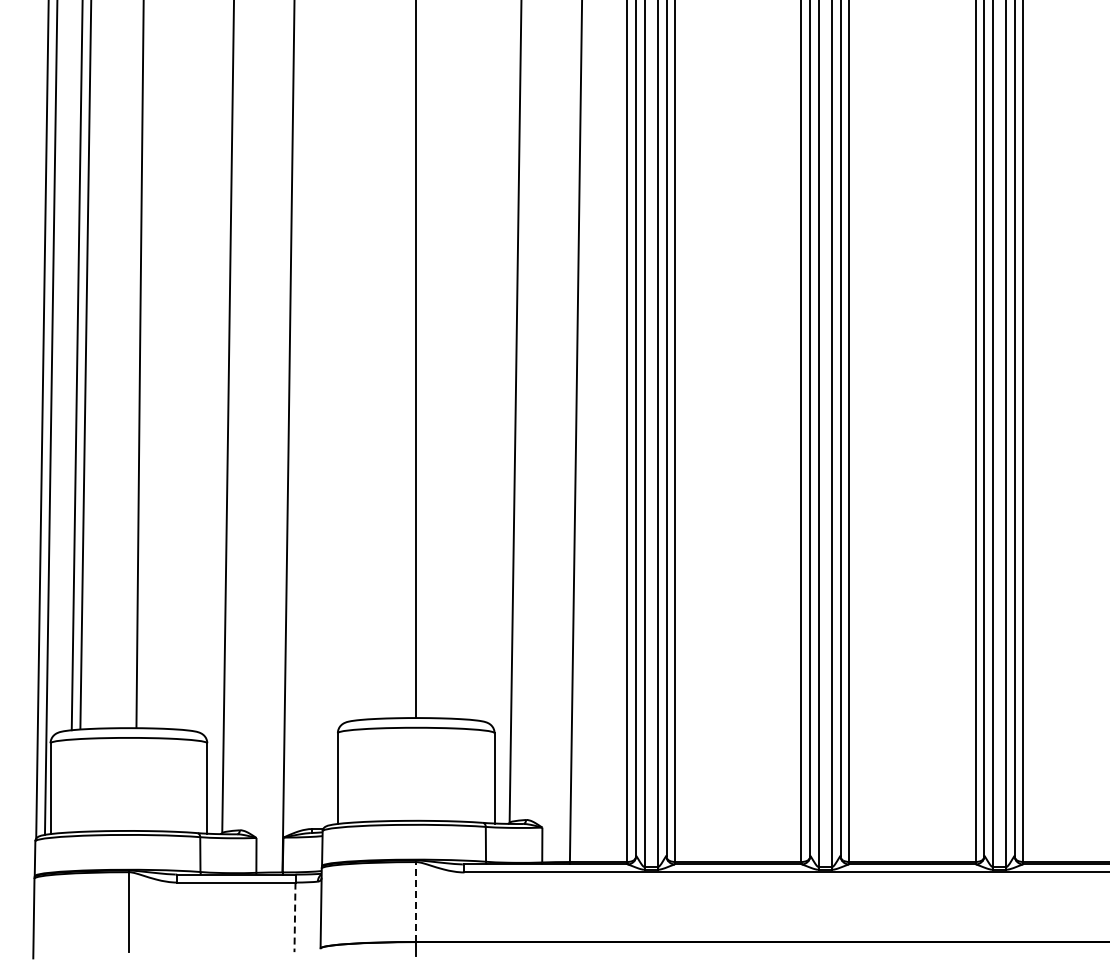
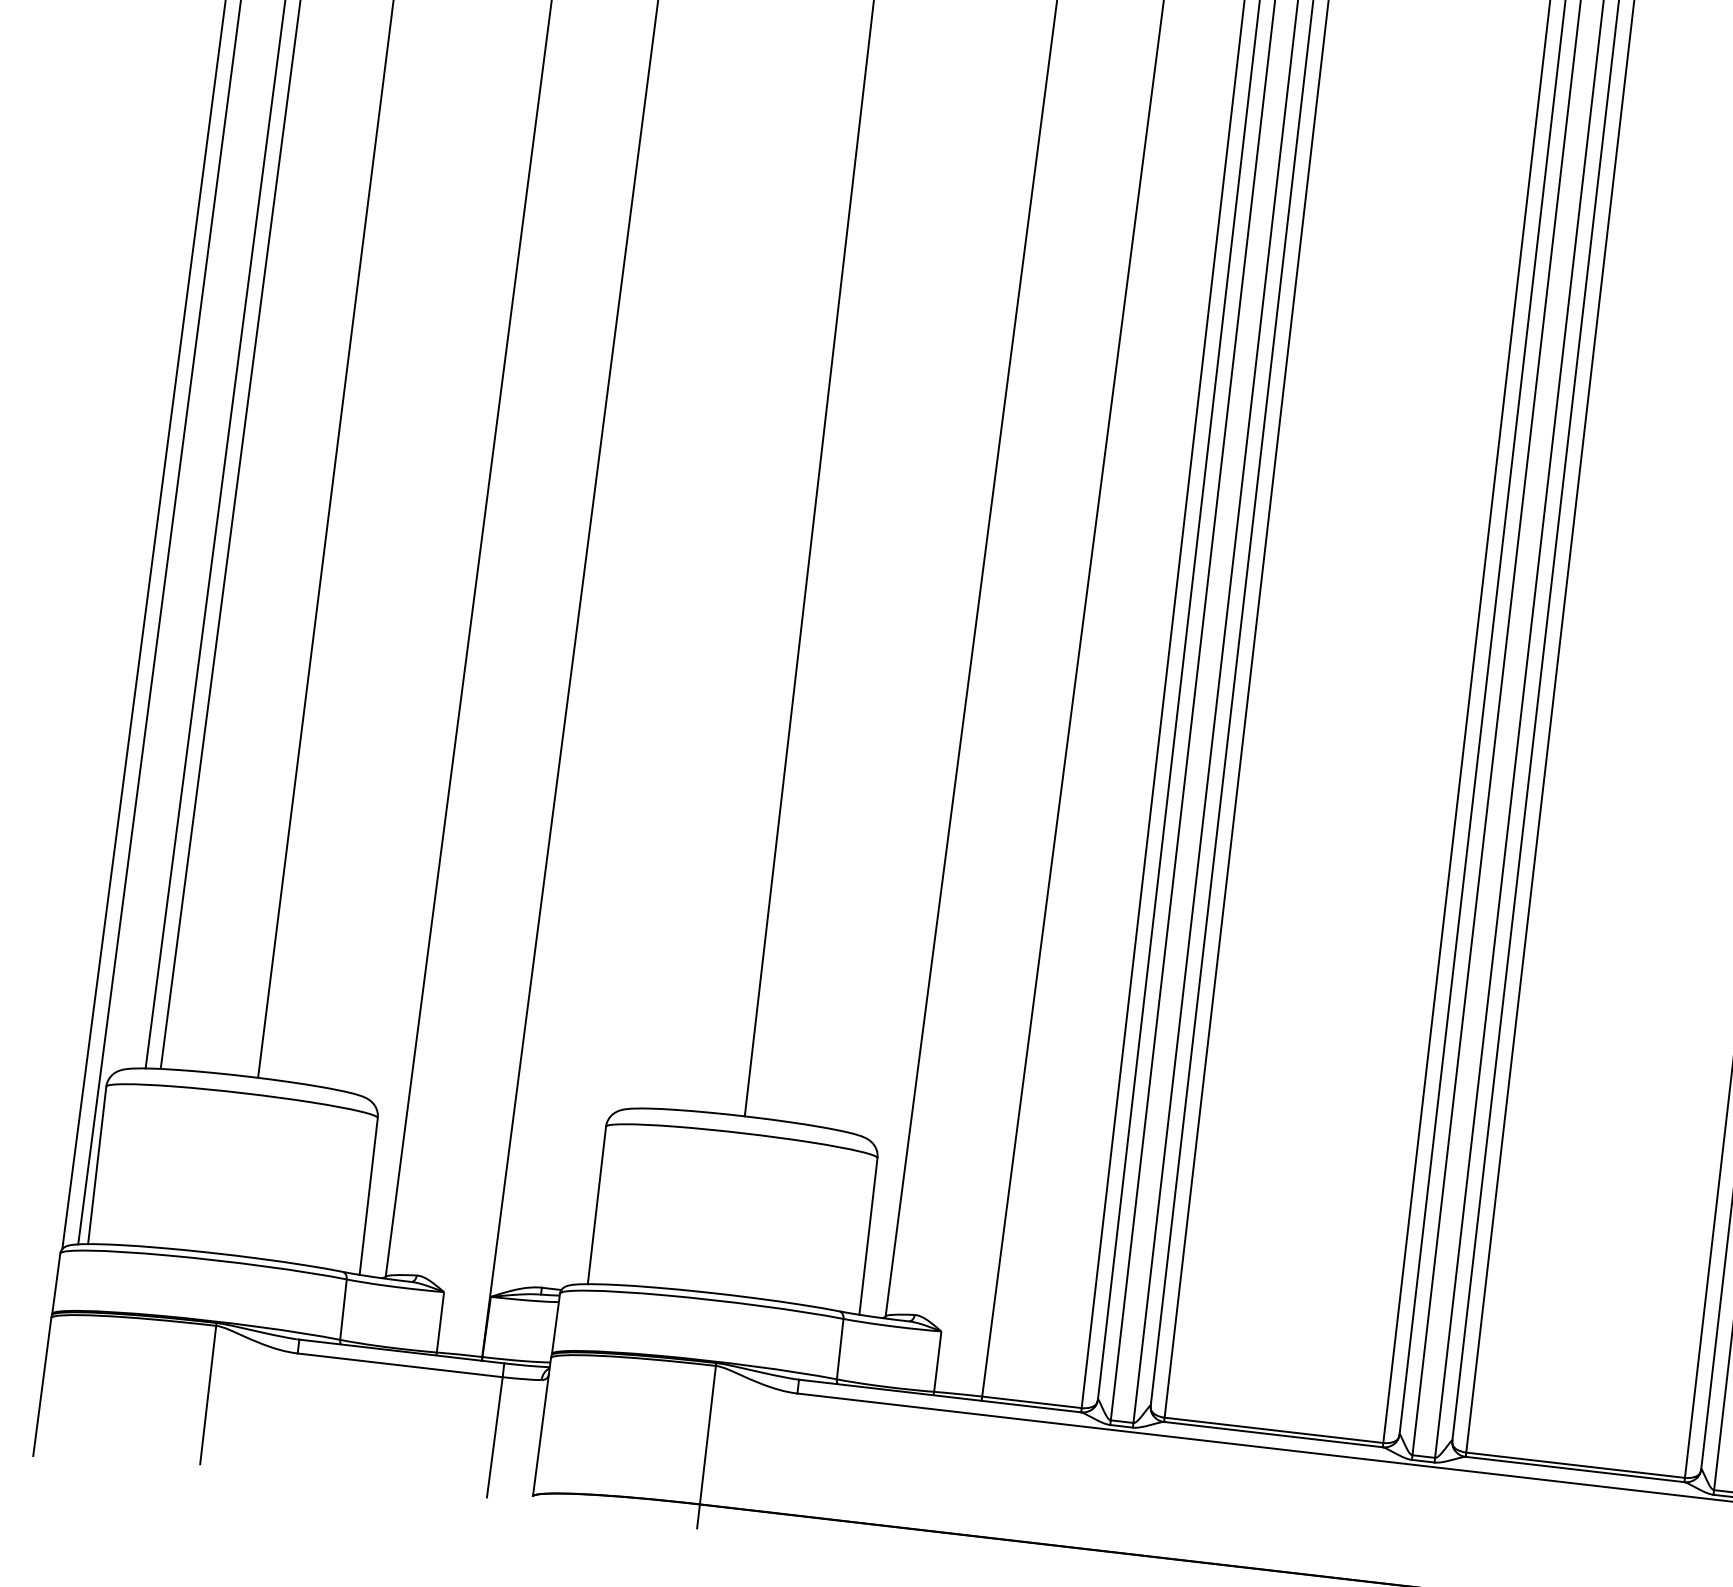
line: (416, 902) -> (708, 1435), dashed -> solid
line: (294, 917) -> (493, 1437), dashed -> solid

